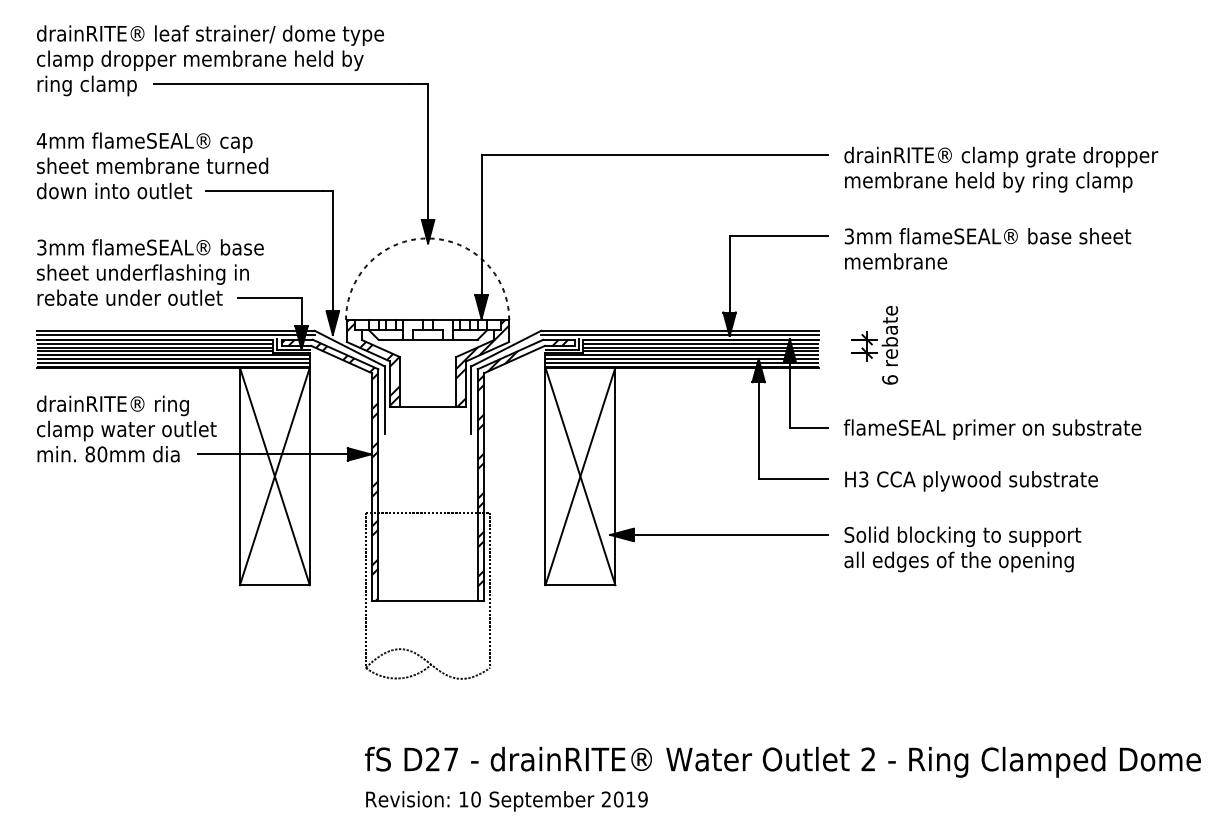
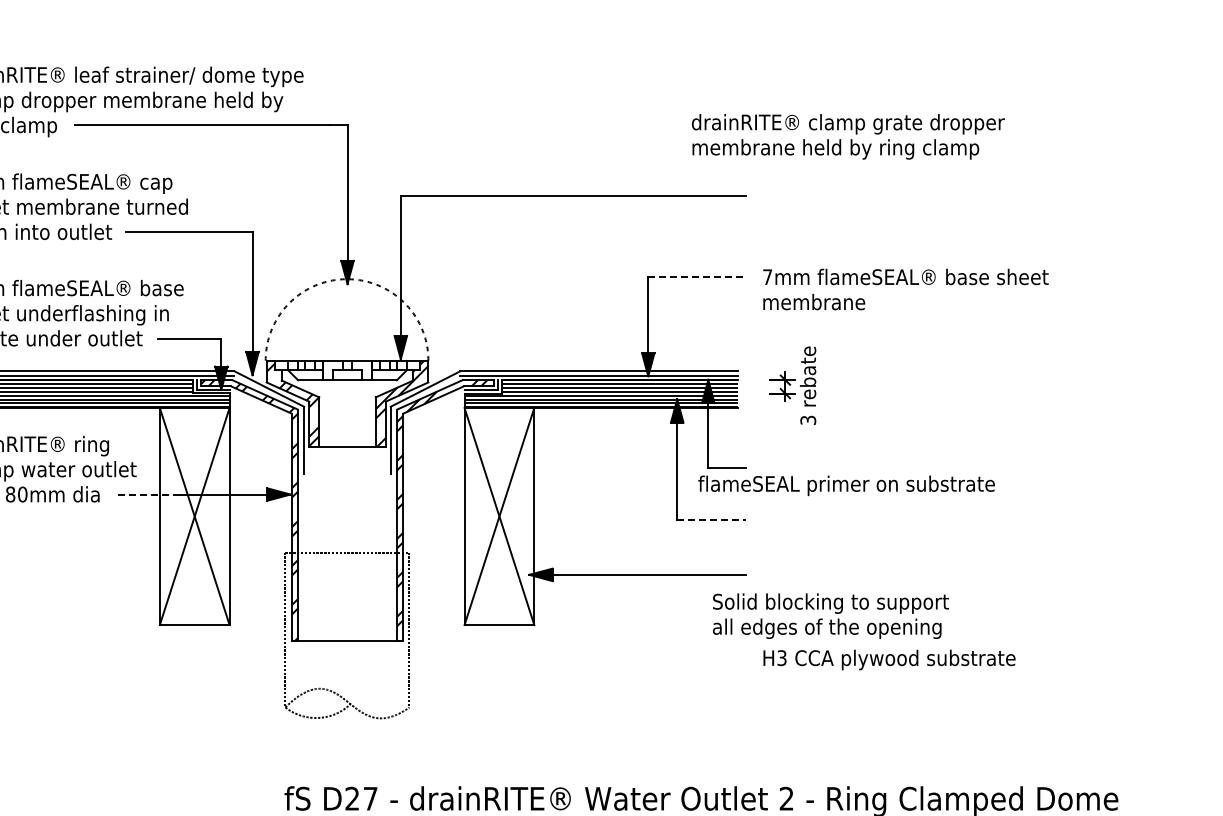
text: (1001, 169) -> (848, 136), moved
line: (778, 236) -> (696, 277), solid -> dashed
text: (848, 236) -> (766, 277), 3mm -> 7mm
text: (890, 379) -> (808, 419), 6 -> 3
text: (992, 429) -> (846, 485), moved
line: (228, 454) -> (148, 494), solid -> dashed
line: (793, 479) -> (711, 519), solid -> dashed
text: (971, 481) -> (889, 660), moved
text: (962, 549) -> (830, 616), moved

